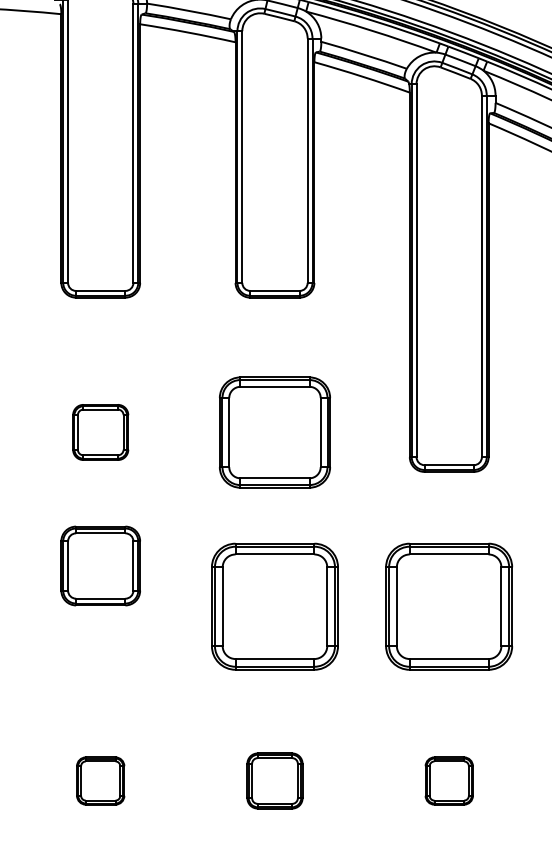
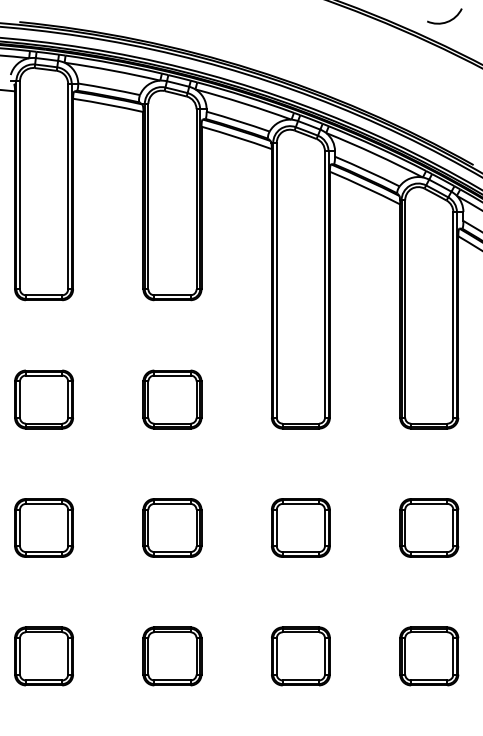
part: (99, 432) -> (43, 399), size x1.43
part: (275, 432) -> (172, 399), size x0.71
part: (99, 565) -> (43, 527), moved
part: (275, 606) -> (172, 527), size x0.62
part: (448, 606) -> (300, 527), size x0.62
part: (99, 781) -> (43, 656), size x1.67
part: (275, 781) -> (172, 656), size x1.43
part: (448, 781) -> (300, 656), size x1.67

